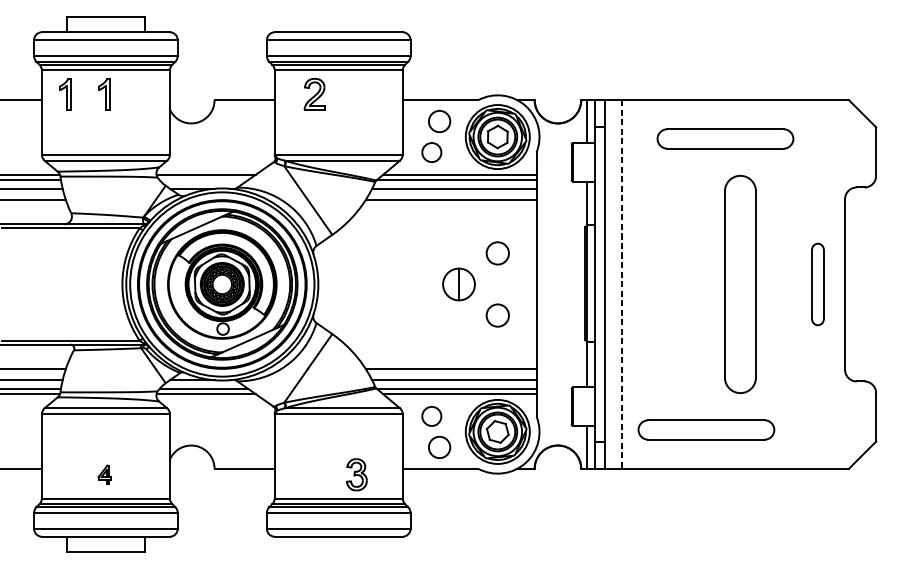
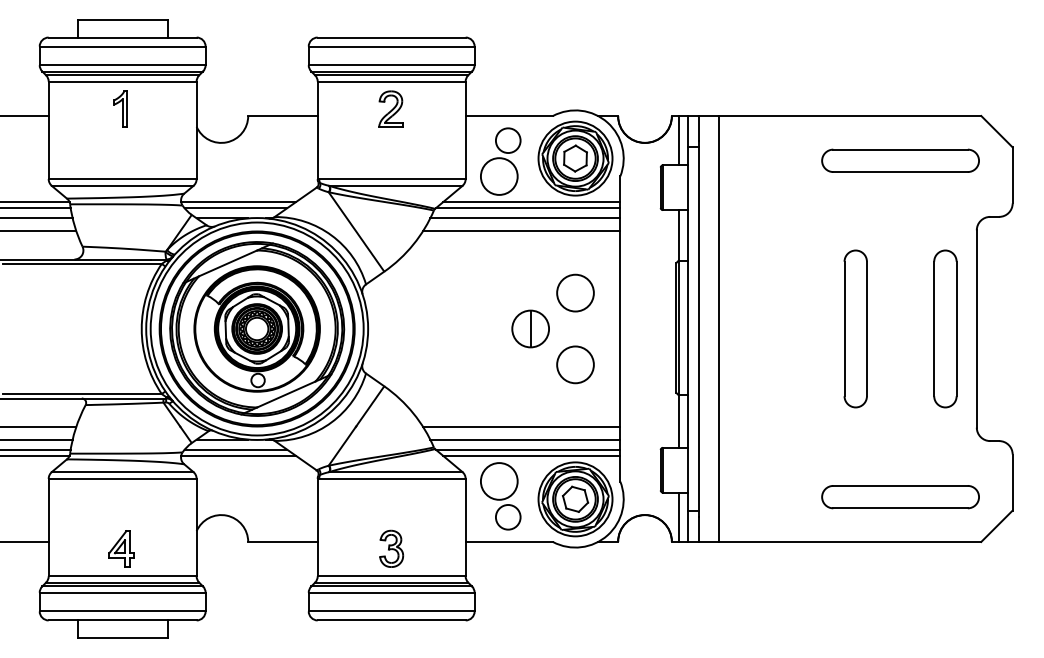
part: (65, 93) -> (75, 108), removed
part: (314, 93) -> (390, 108), moved
part: (725, 138) -> (900, 160), moved
circle: (431, 152) -> (498, 176), size x1.67
line: (203, 180) -> (235, 208), added
circle: (497, 252) -> (575, 292), size x1.43
line: (622, 284) -> (719, 328), dashed -> solid
part: (740, 284) -> (855, 328), size x0.62
part: (817, 284) -> (945, 328), size x1.67
circle: (497, 315) -> (575, 364), size x1.43
circle: (431, 416) -> (498, 481), size x1.67
part: (706, 430) -> (900, 497), moved
part: (104, 474) -> (121, 548), size x1.67
part: (356, 474) -> (391, 548), moved

